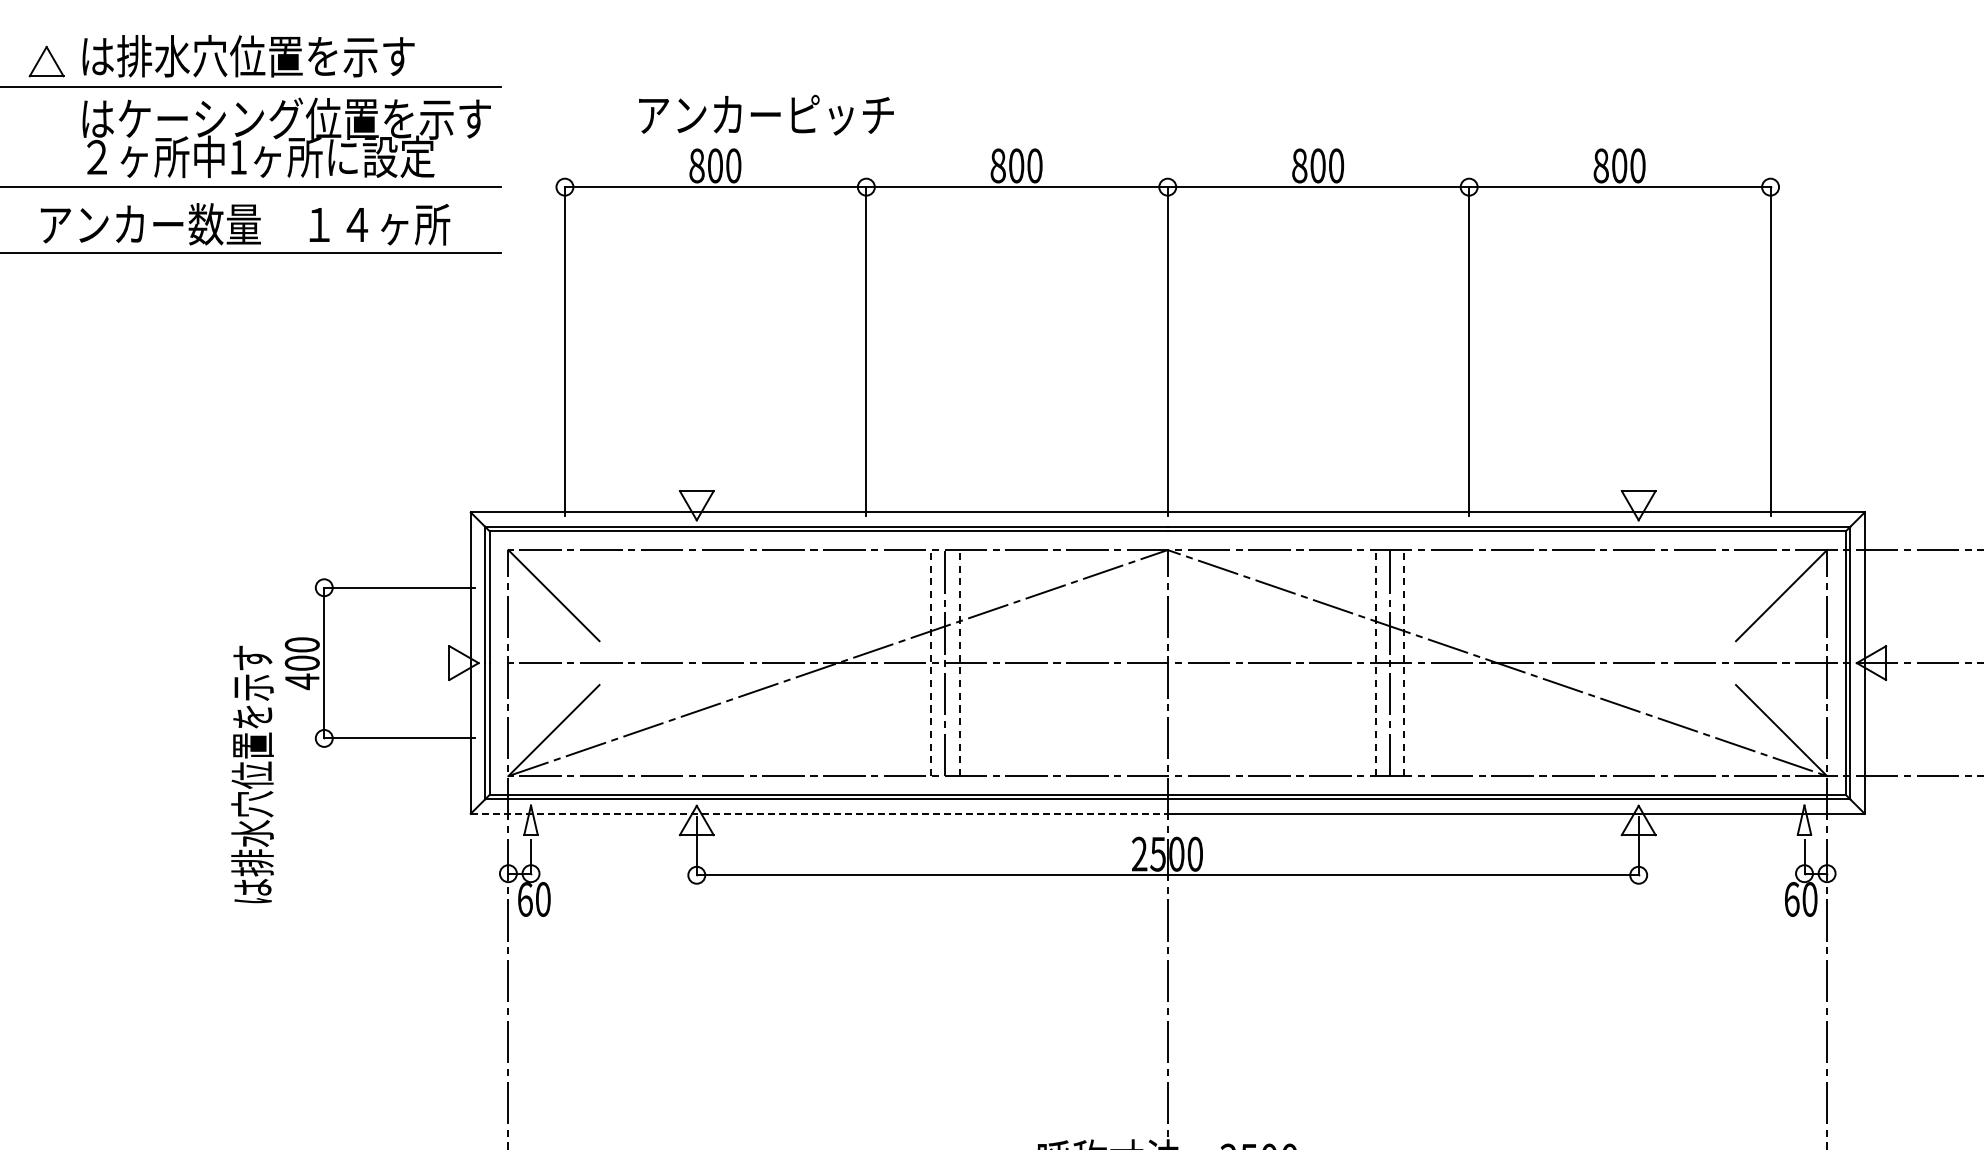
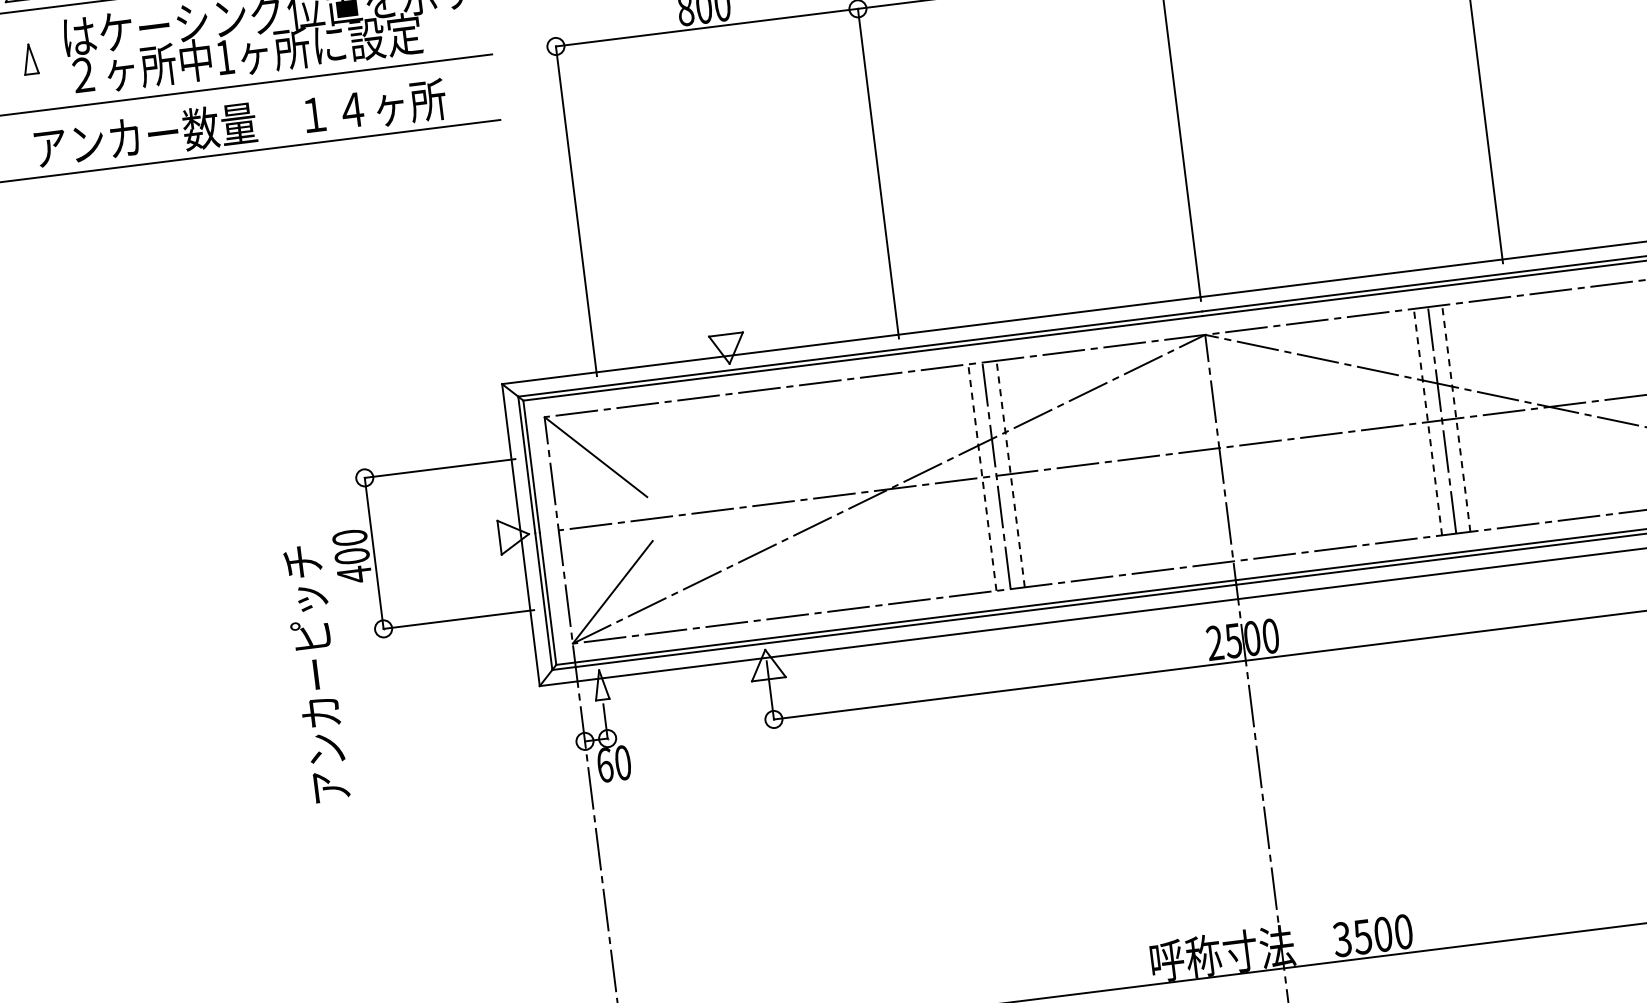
part: (46, 135) -> (30, 59), added
text: (252, 774) -> (316, 673), は排水穴位置を示す -> アンカーピッチ
line: (819, 813) -> (889, 642), dashed -> solid

